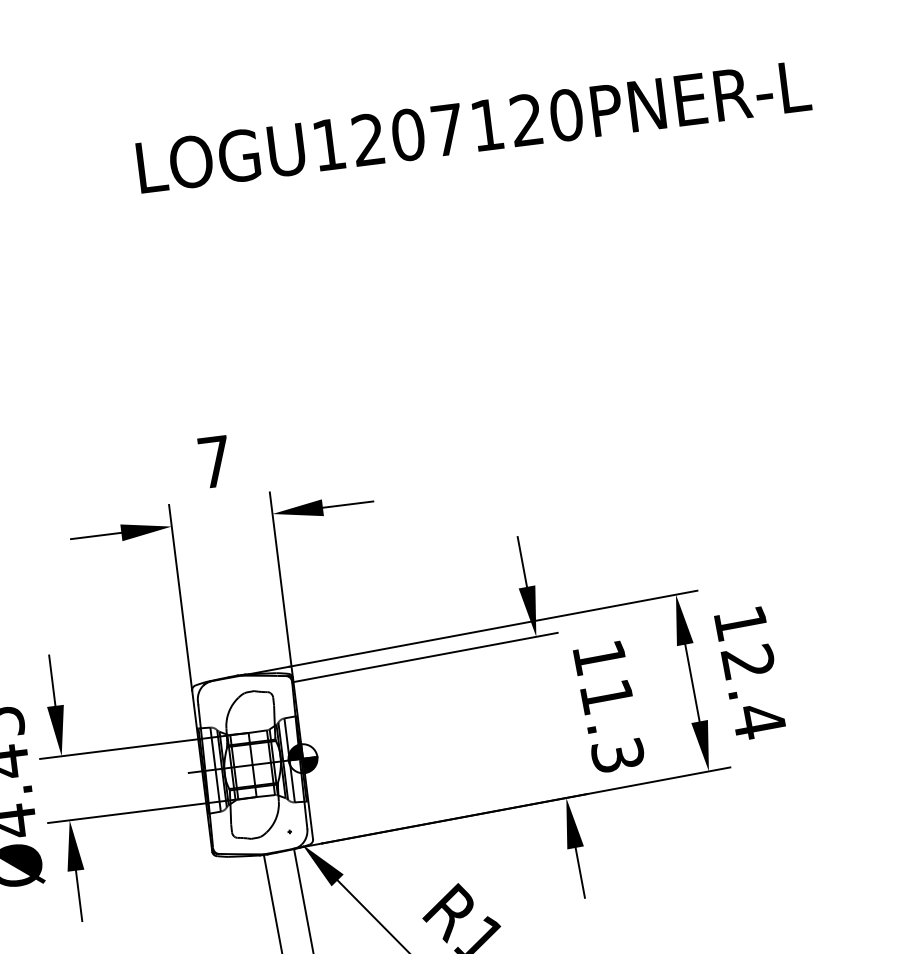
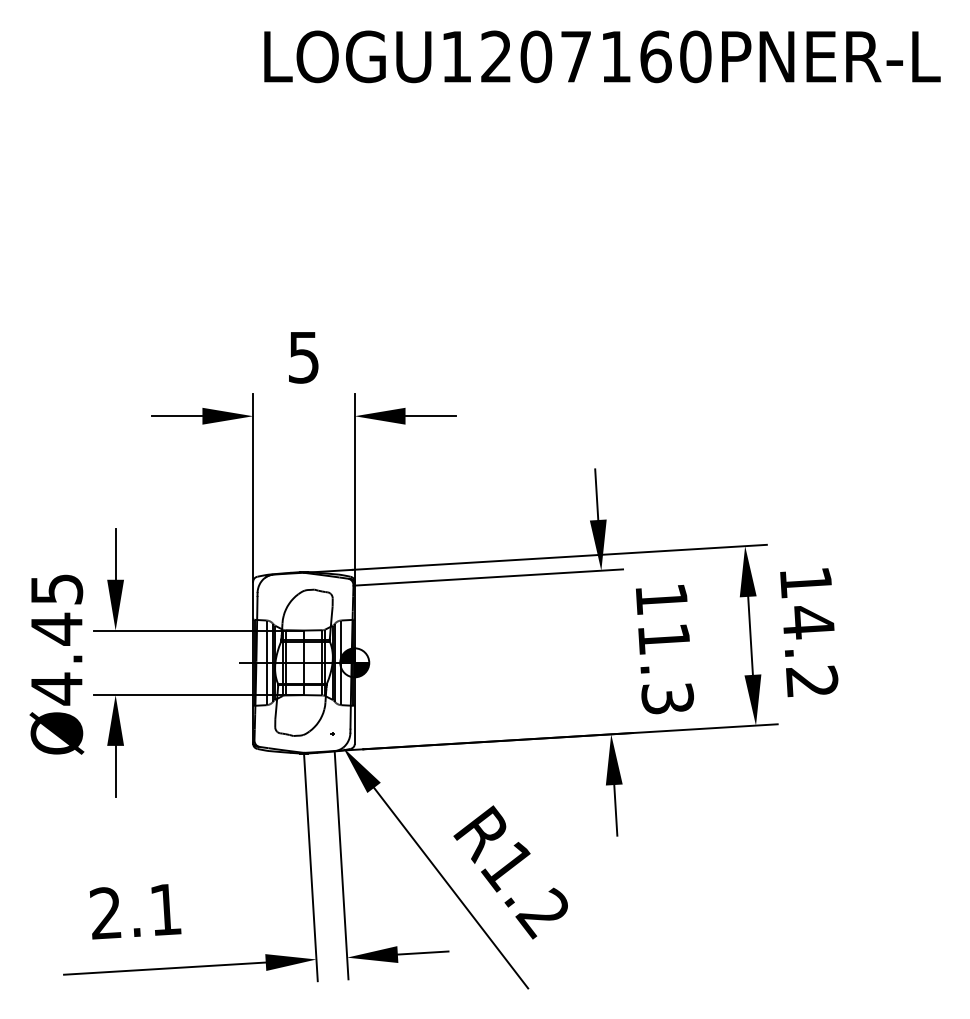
text: (526, 119) -> (655, 56), LOGU1207120PNER-L -> LOGU1207160PNER-L
text: (214, 462) -> (303, 357), 7 -> 5
text: (753, 692) -> (810, 652), 12.4 -> 14.2

